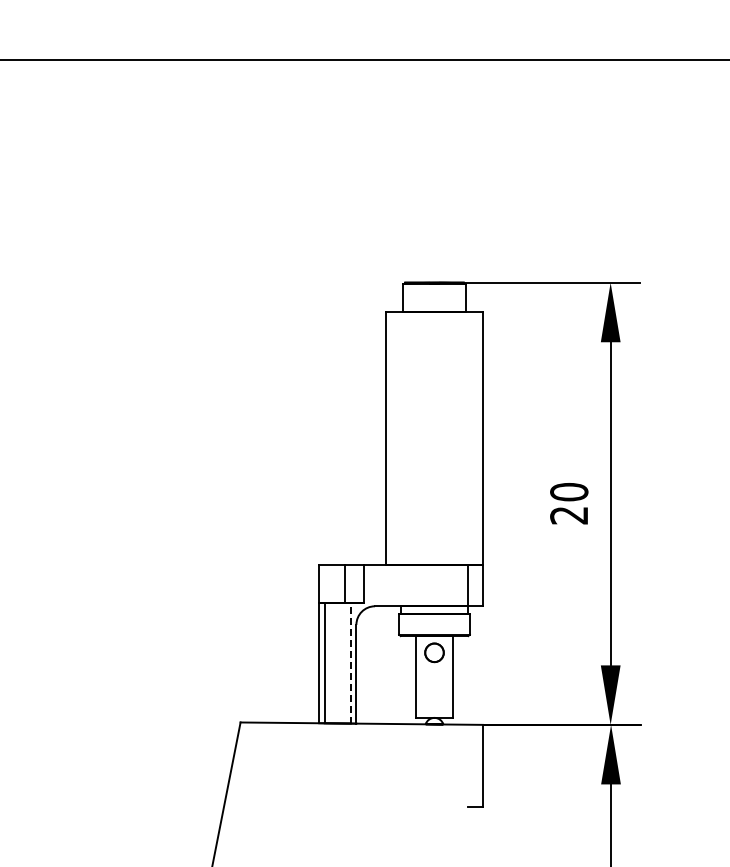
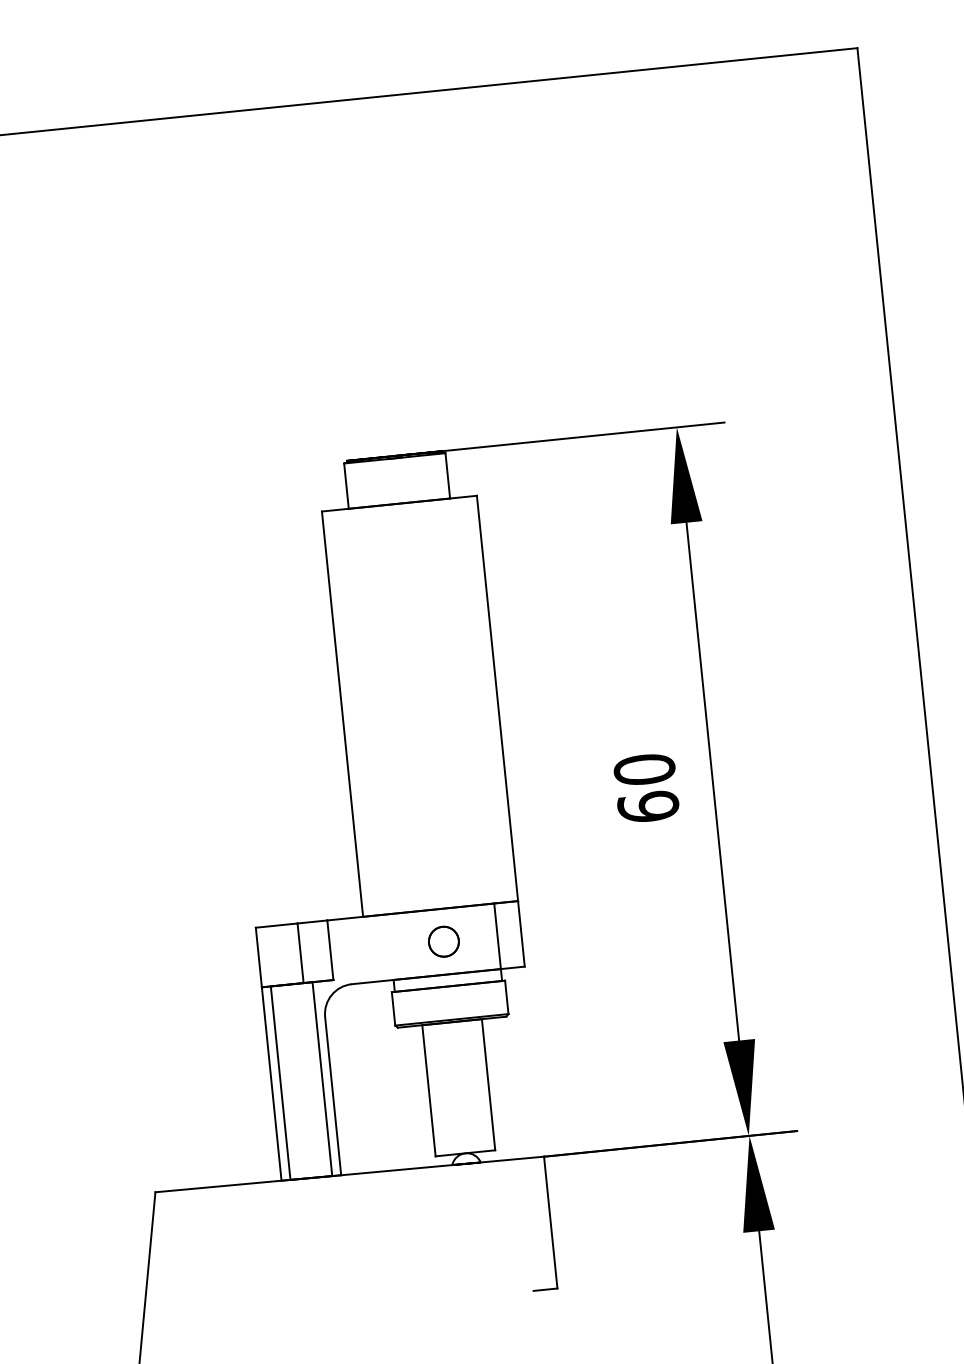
text: (569, 515) -> (648, 807), 20 -> 60
part: (434, 652) -> (443, 941), moved
line: (350, 662) -> (321, 1078), dashed -> solid

